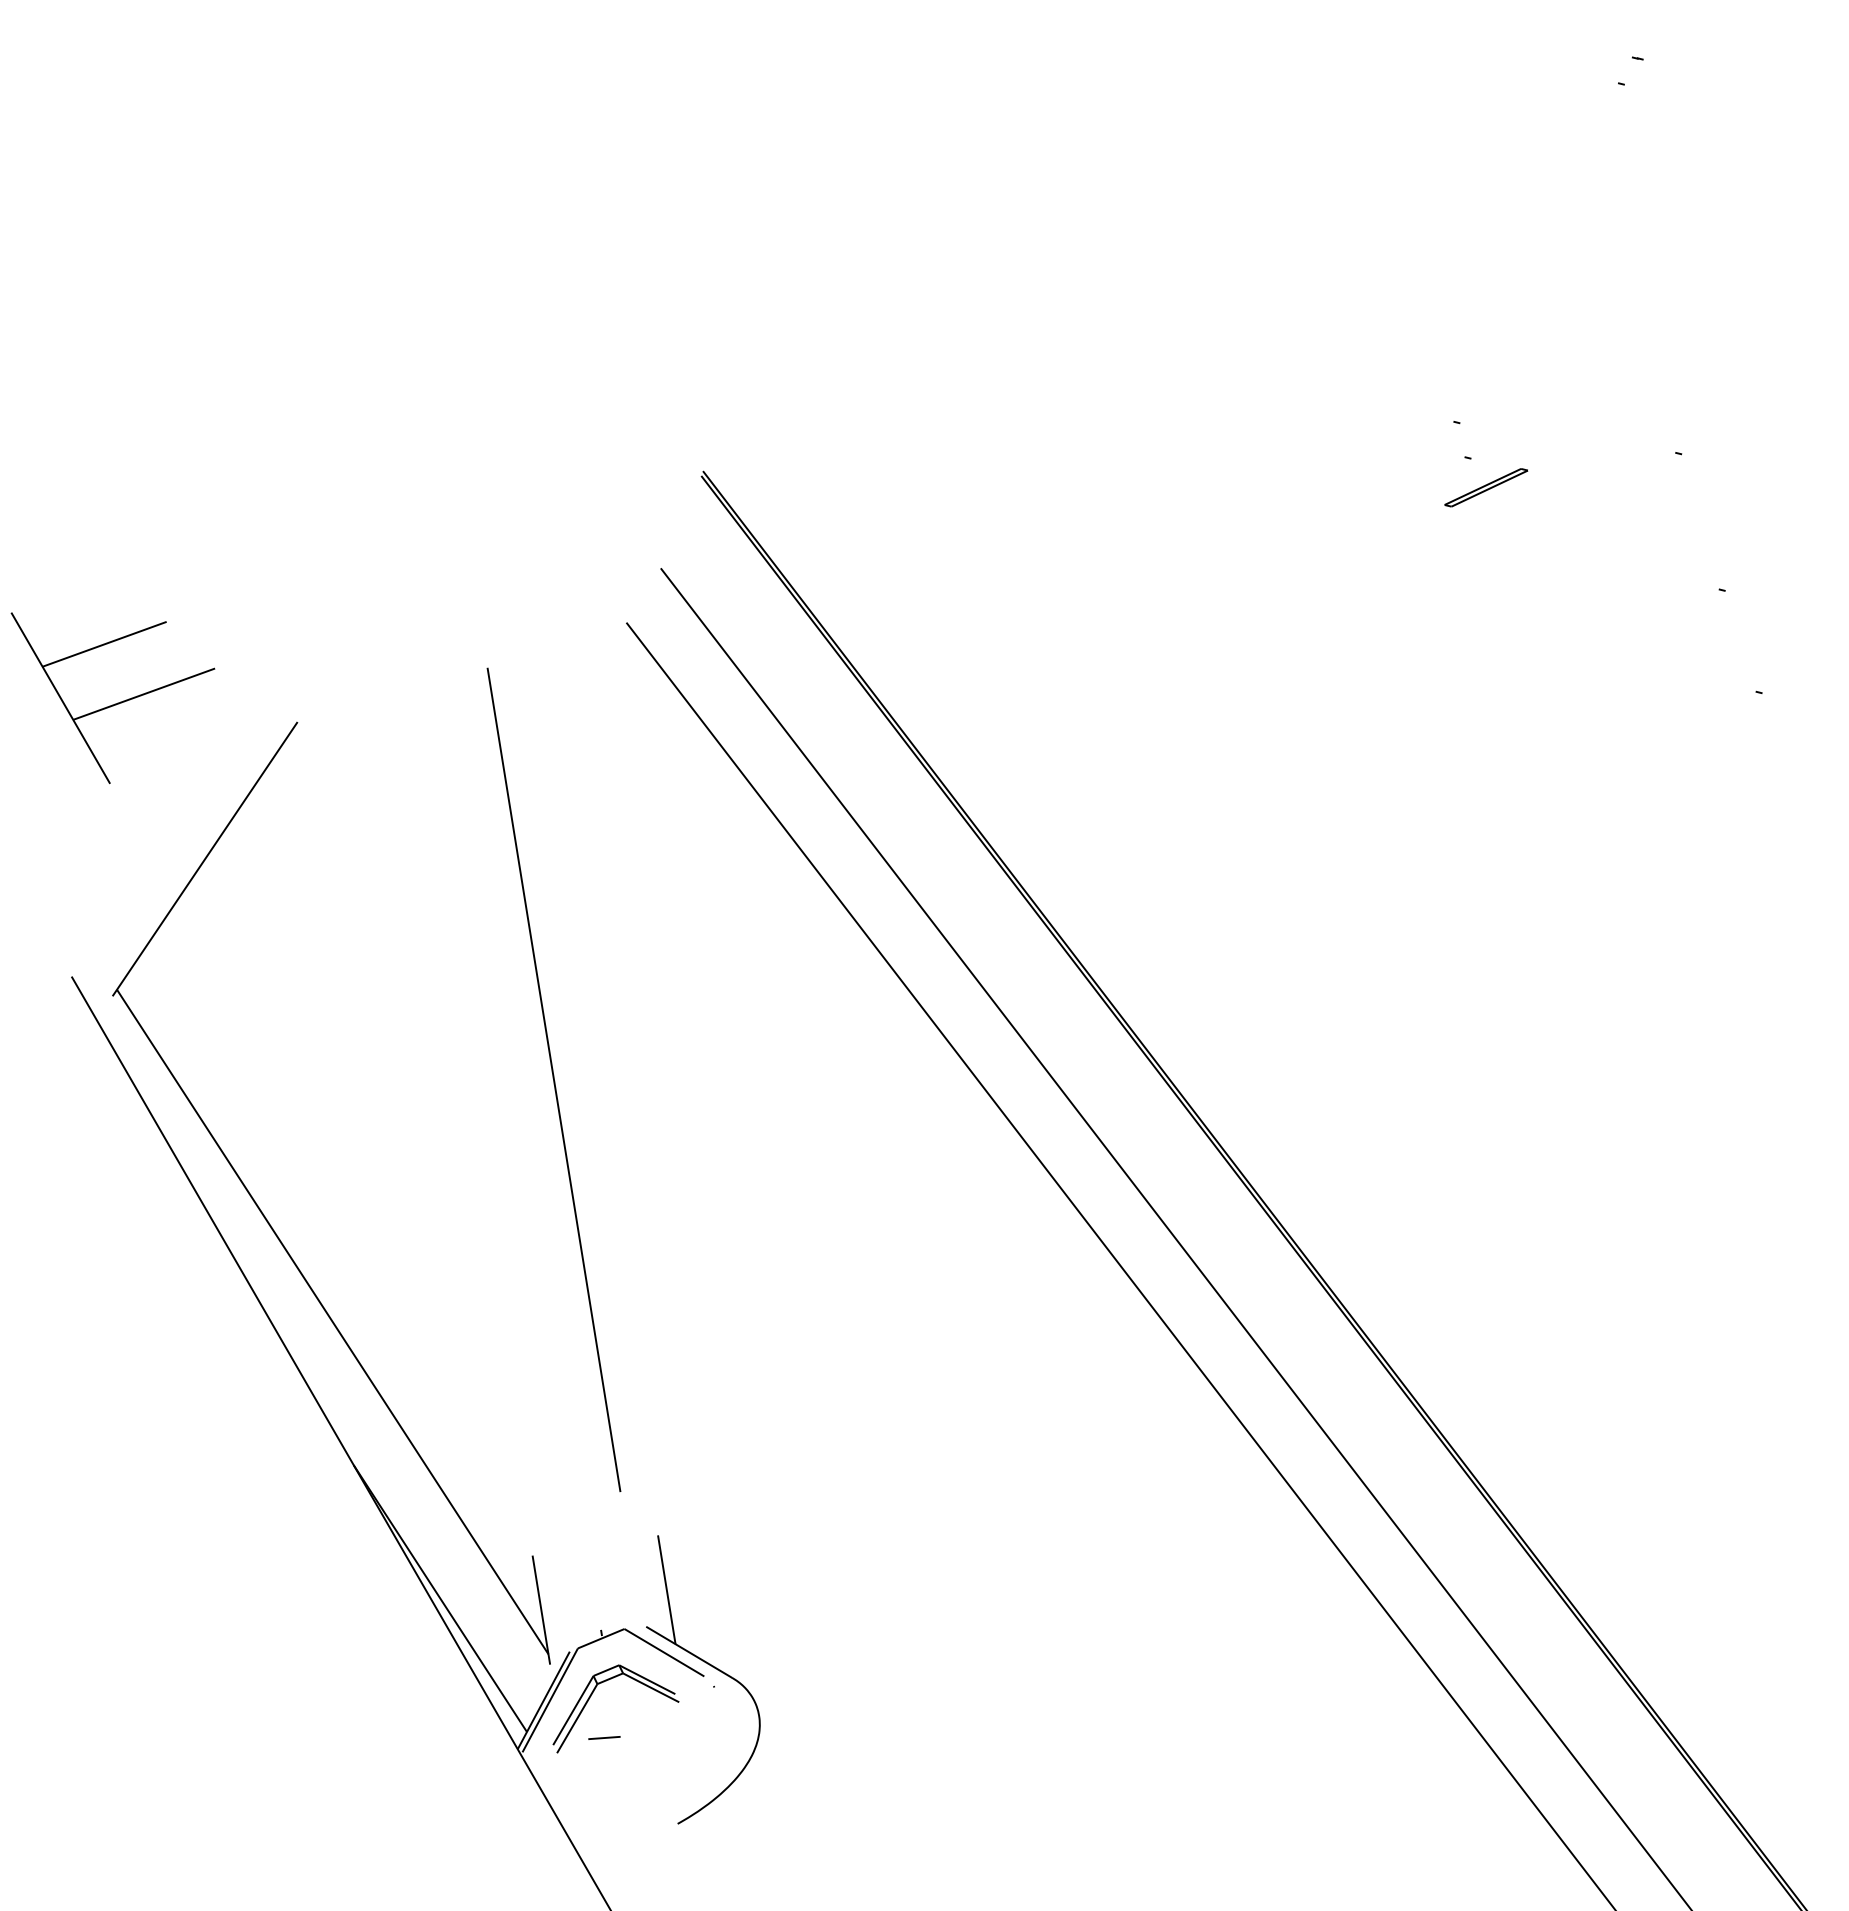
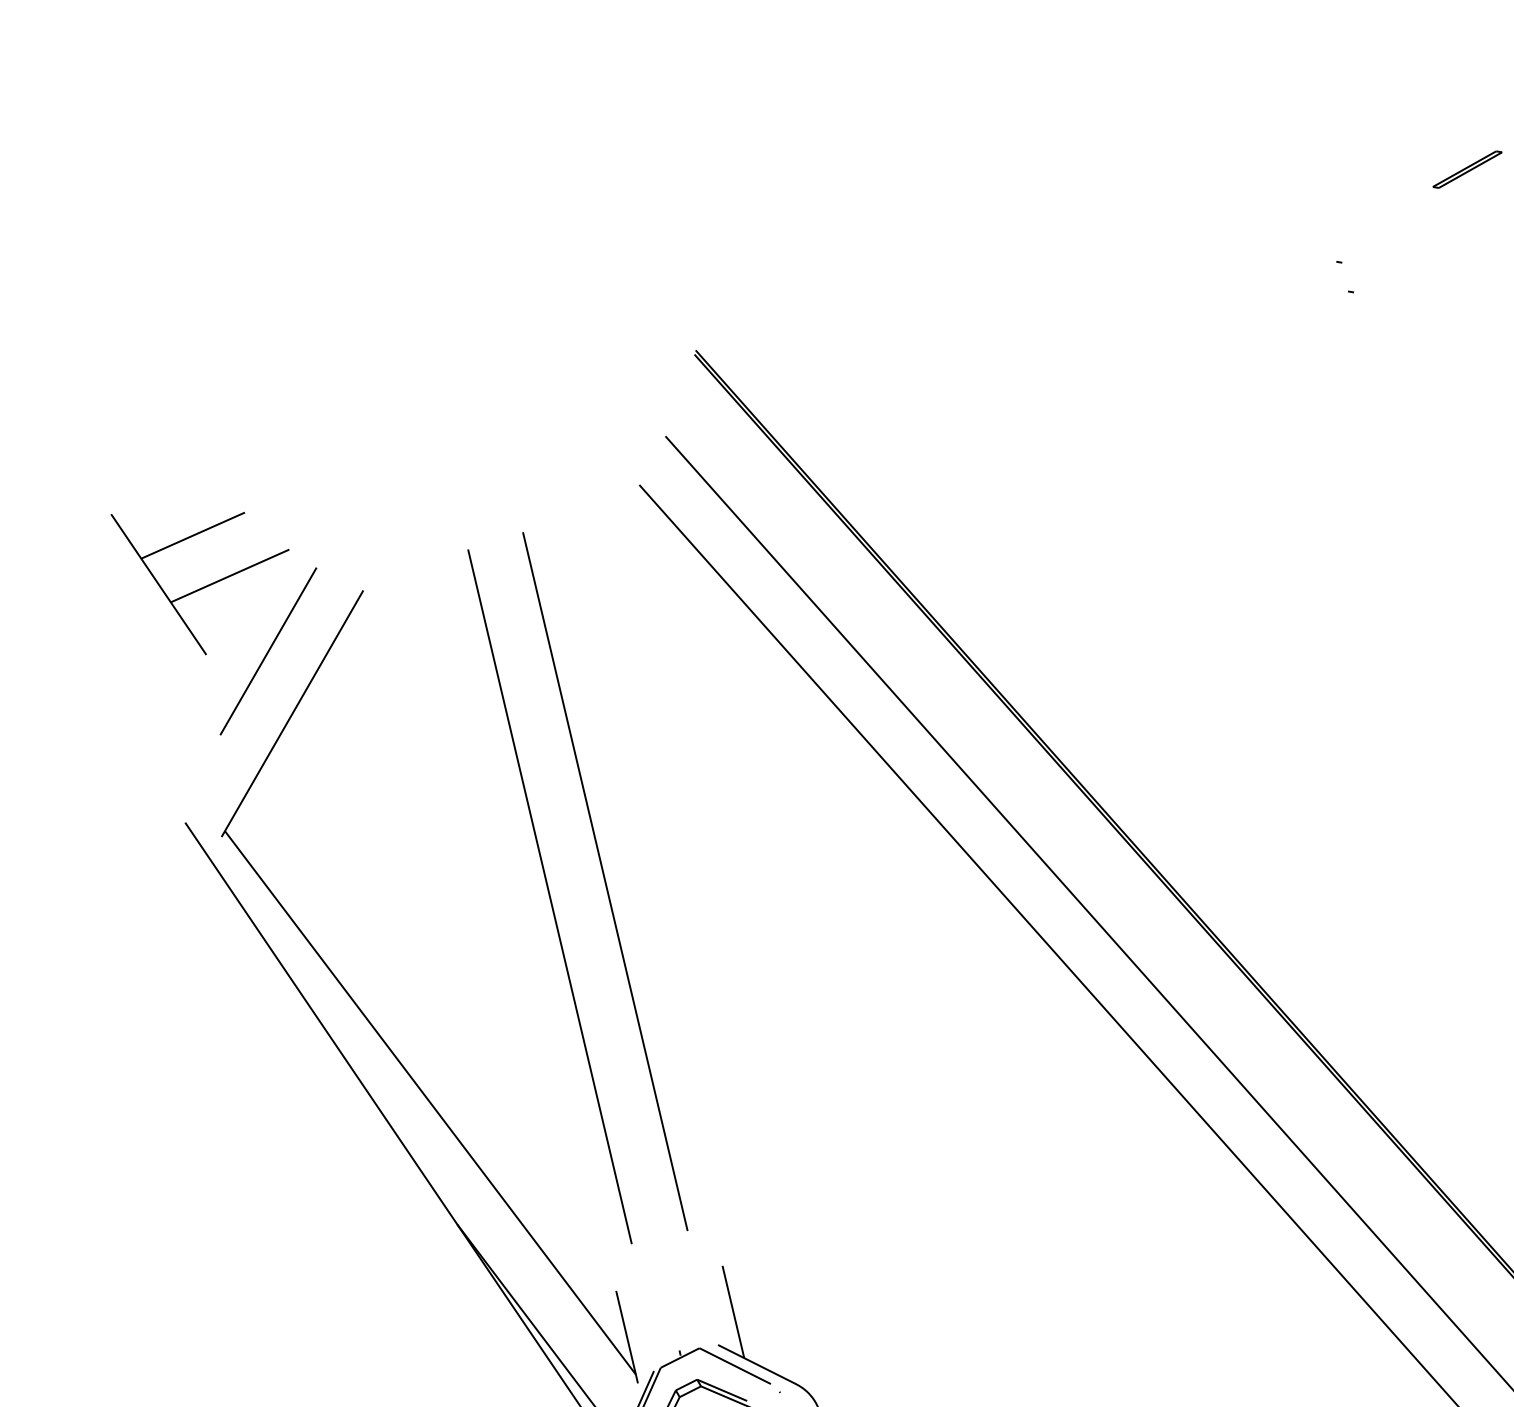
part: (1486, 487) -> (1467, 169), moved
line: (182, 784) -> (268, 651), added
line: (488, 1092) -> (549, 896), added

